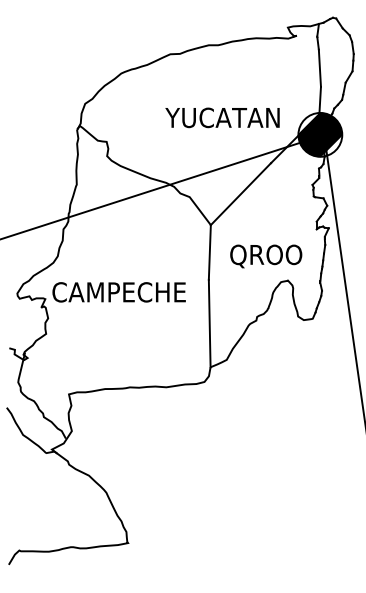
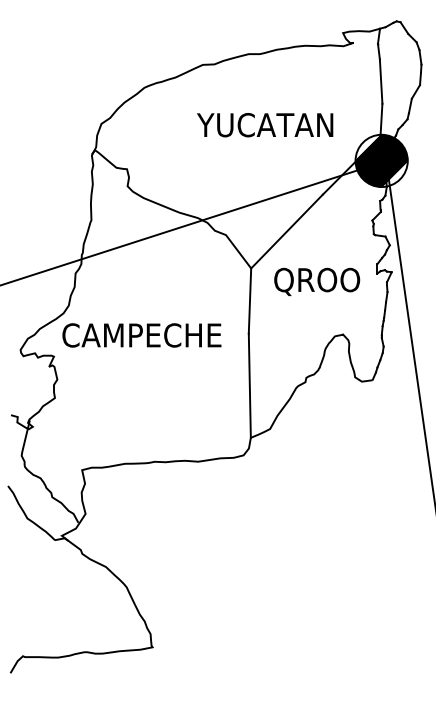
text: (222, 117) -> (265, 124), moved
text: (266, 256) -> (317, 282), moved
text: (118, 292) -> (141, 335), moved

